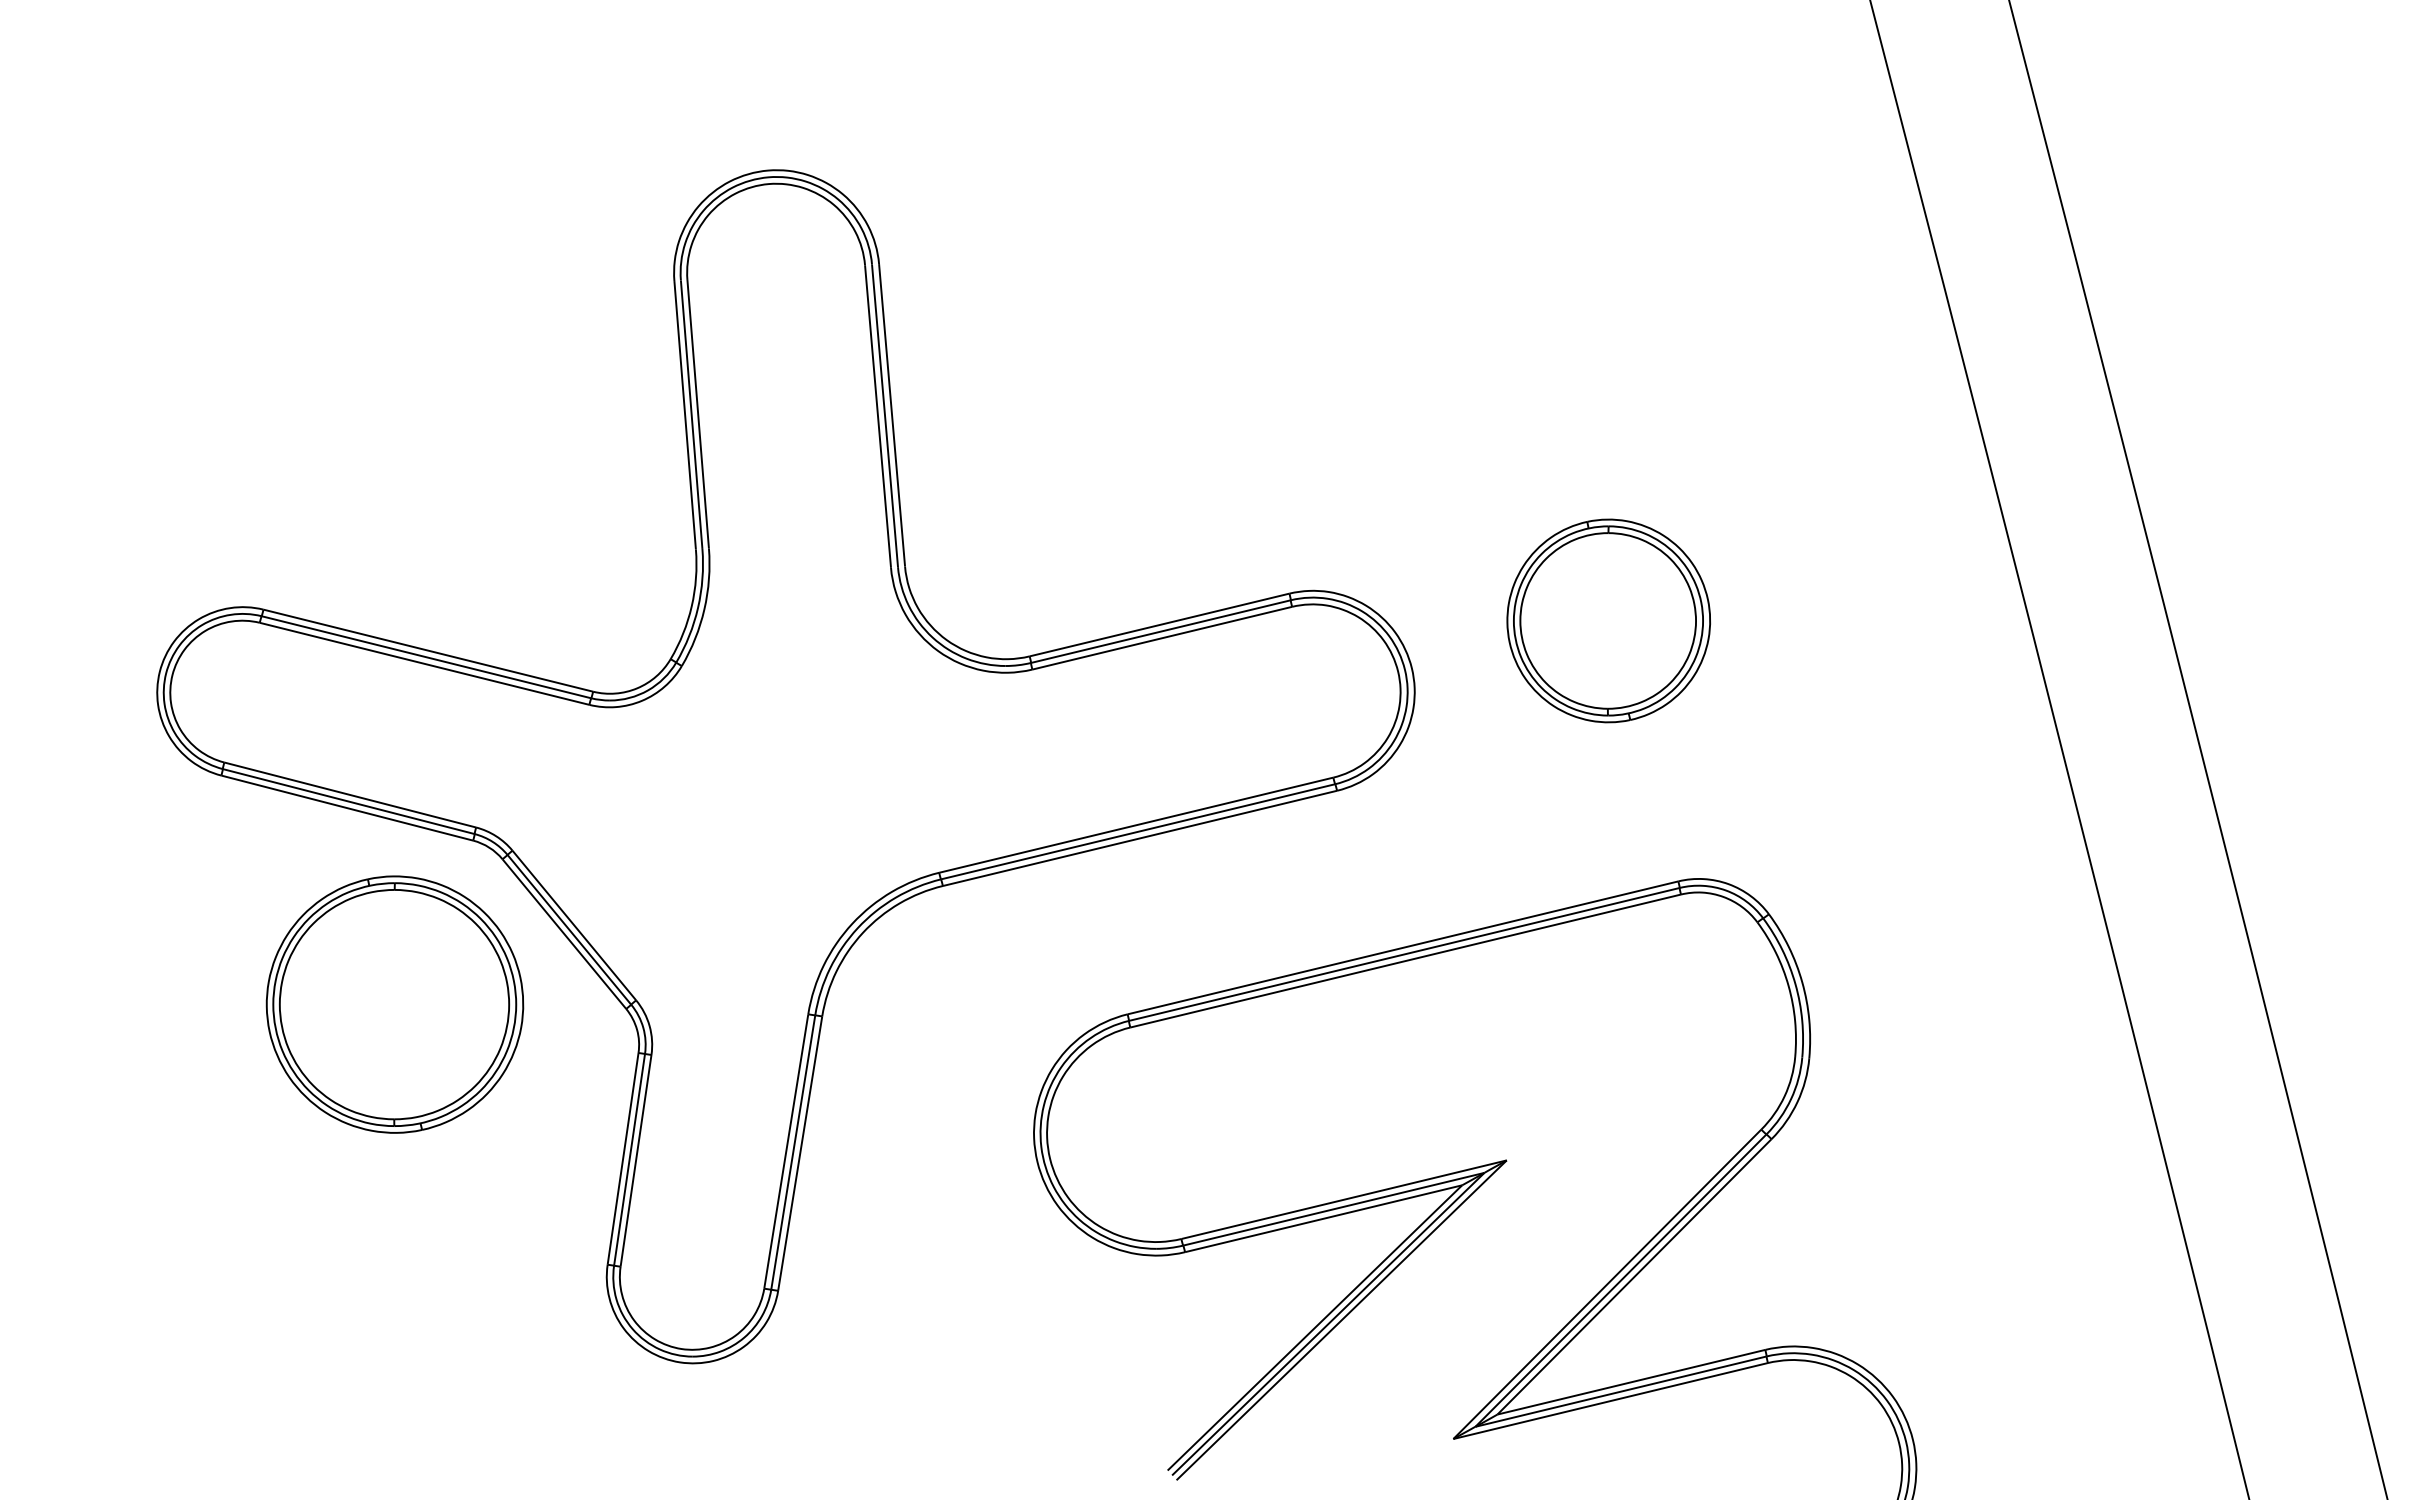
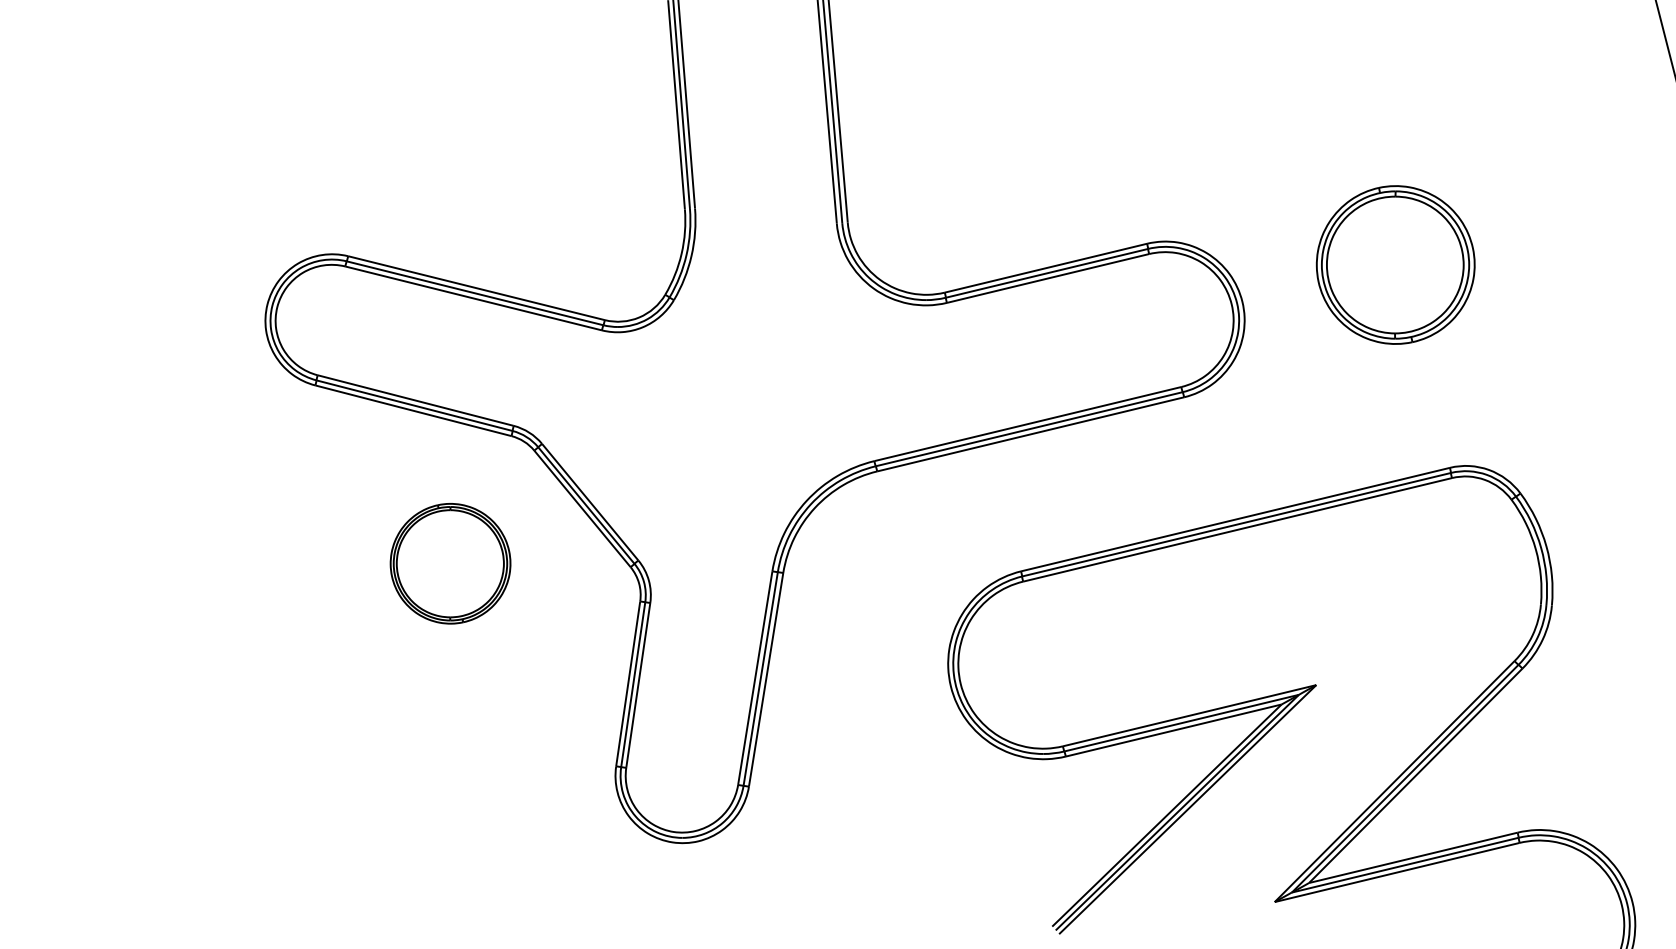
part: (394, 1004) -> (450, 563), size x0.6

